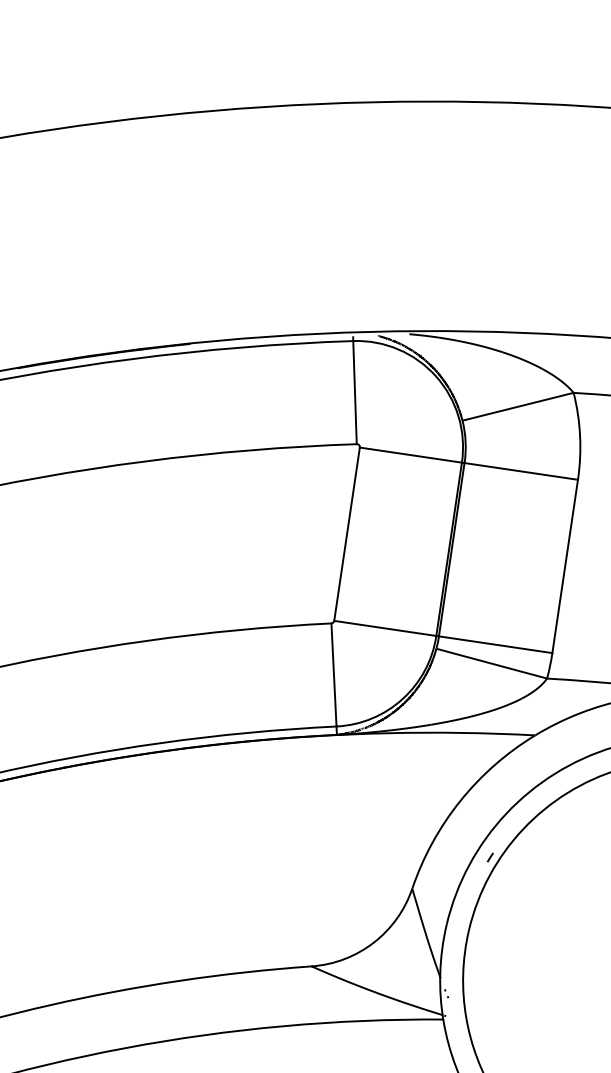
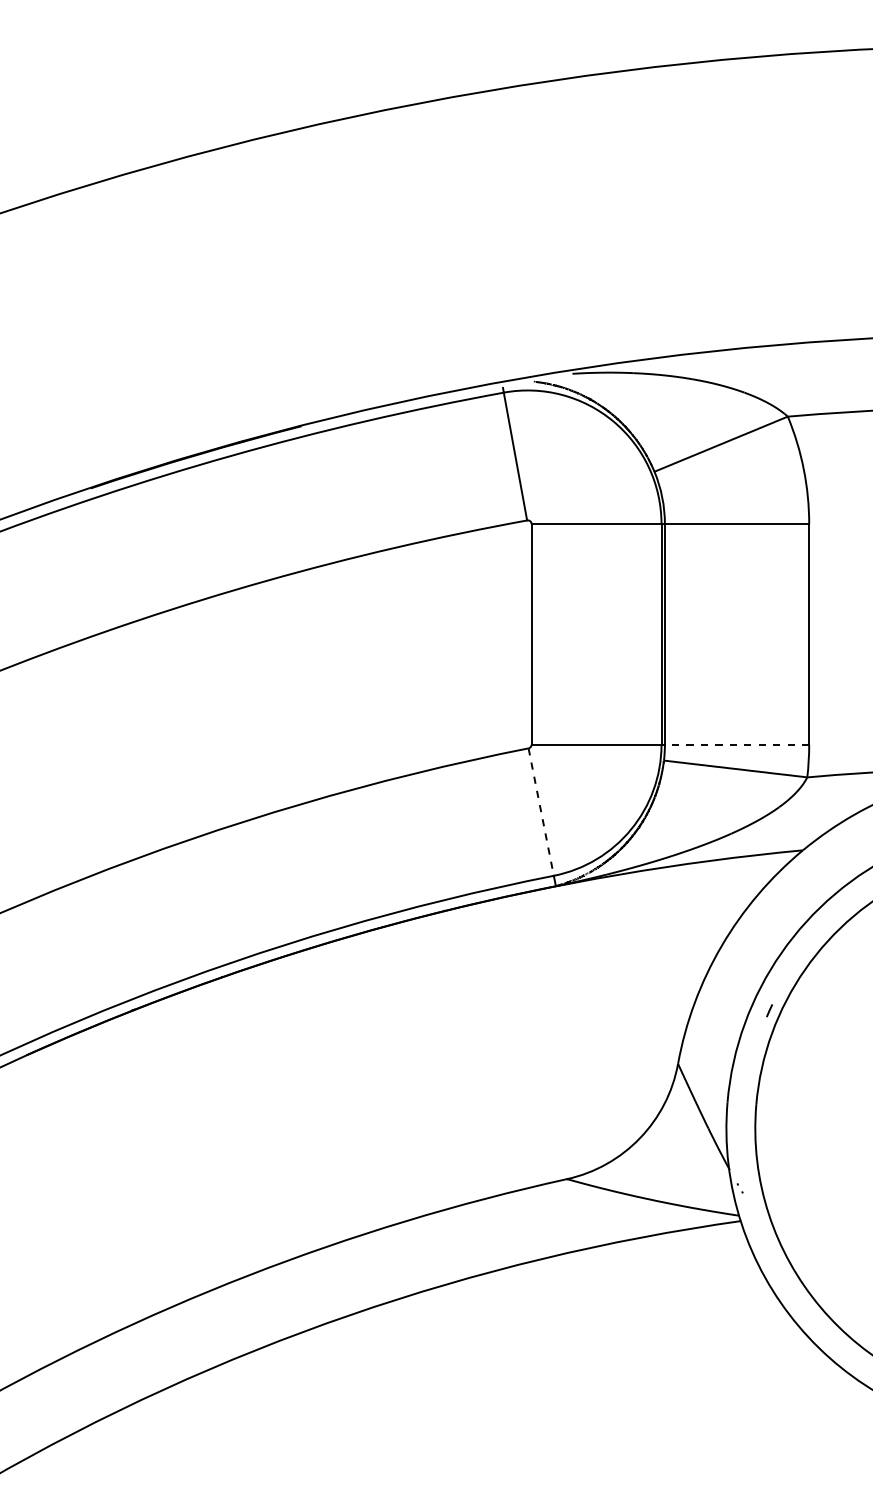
line: (495, 644) -> (736, 744), solid -> dashed
line: (334, 675) -> (541, 812), solid -> dashed

